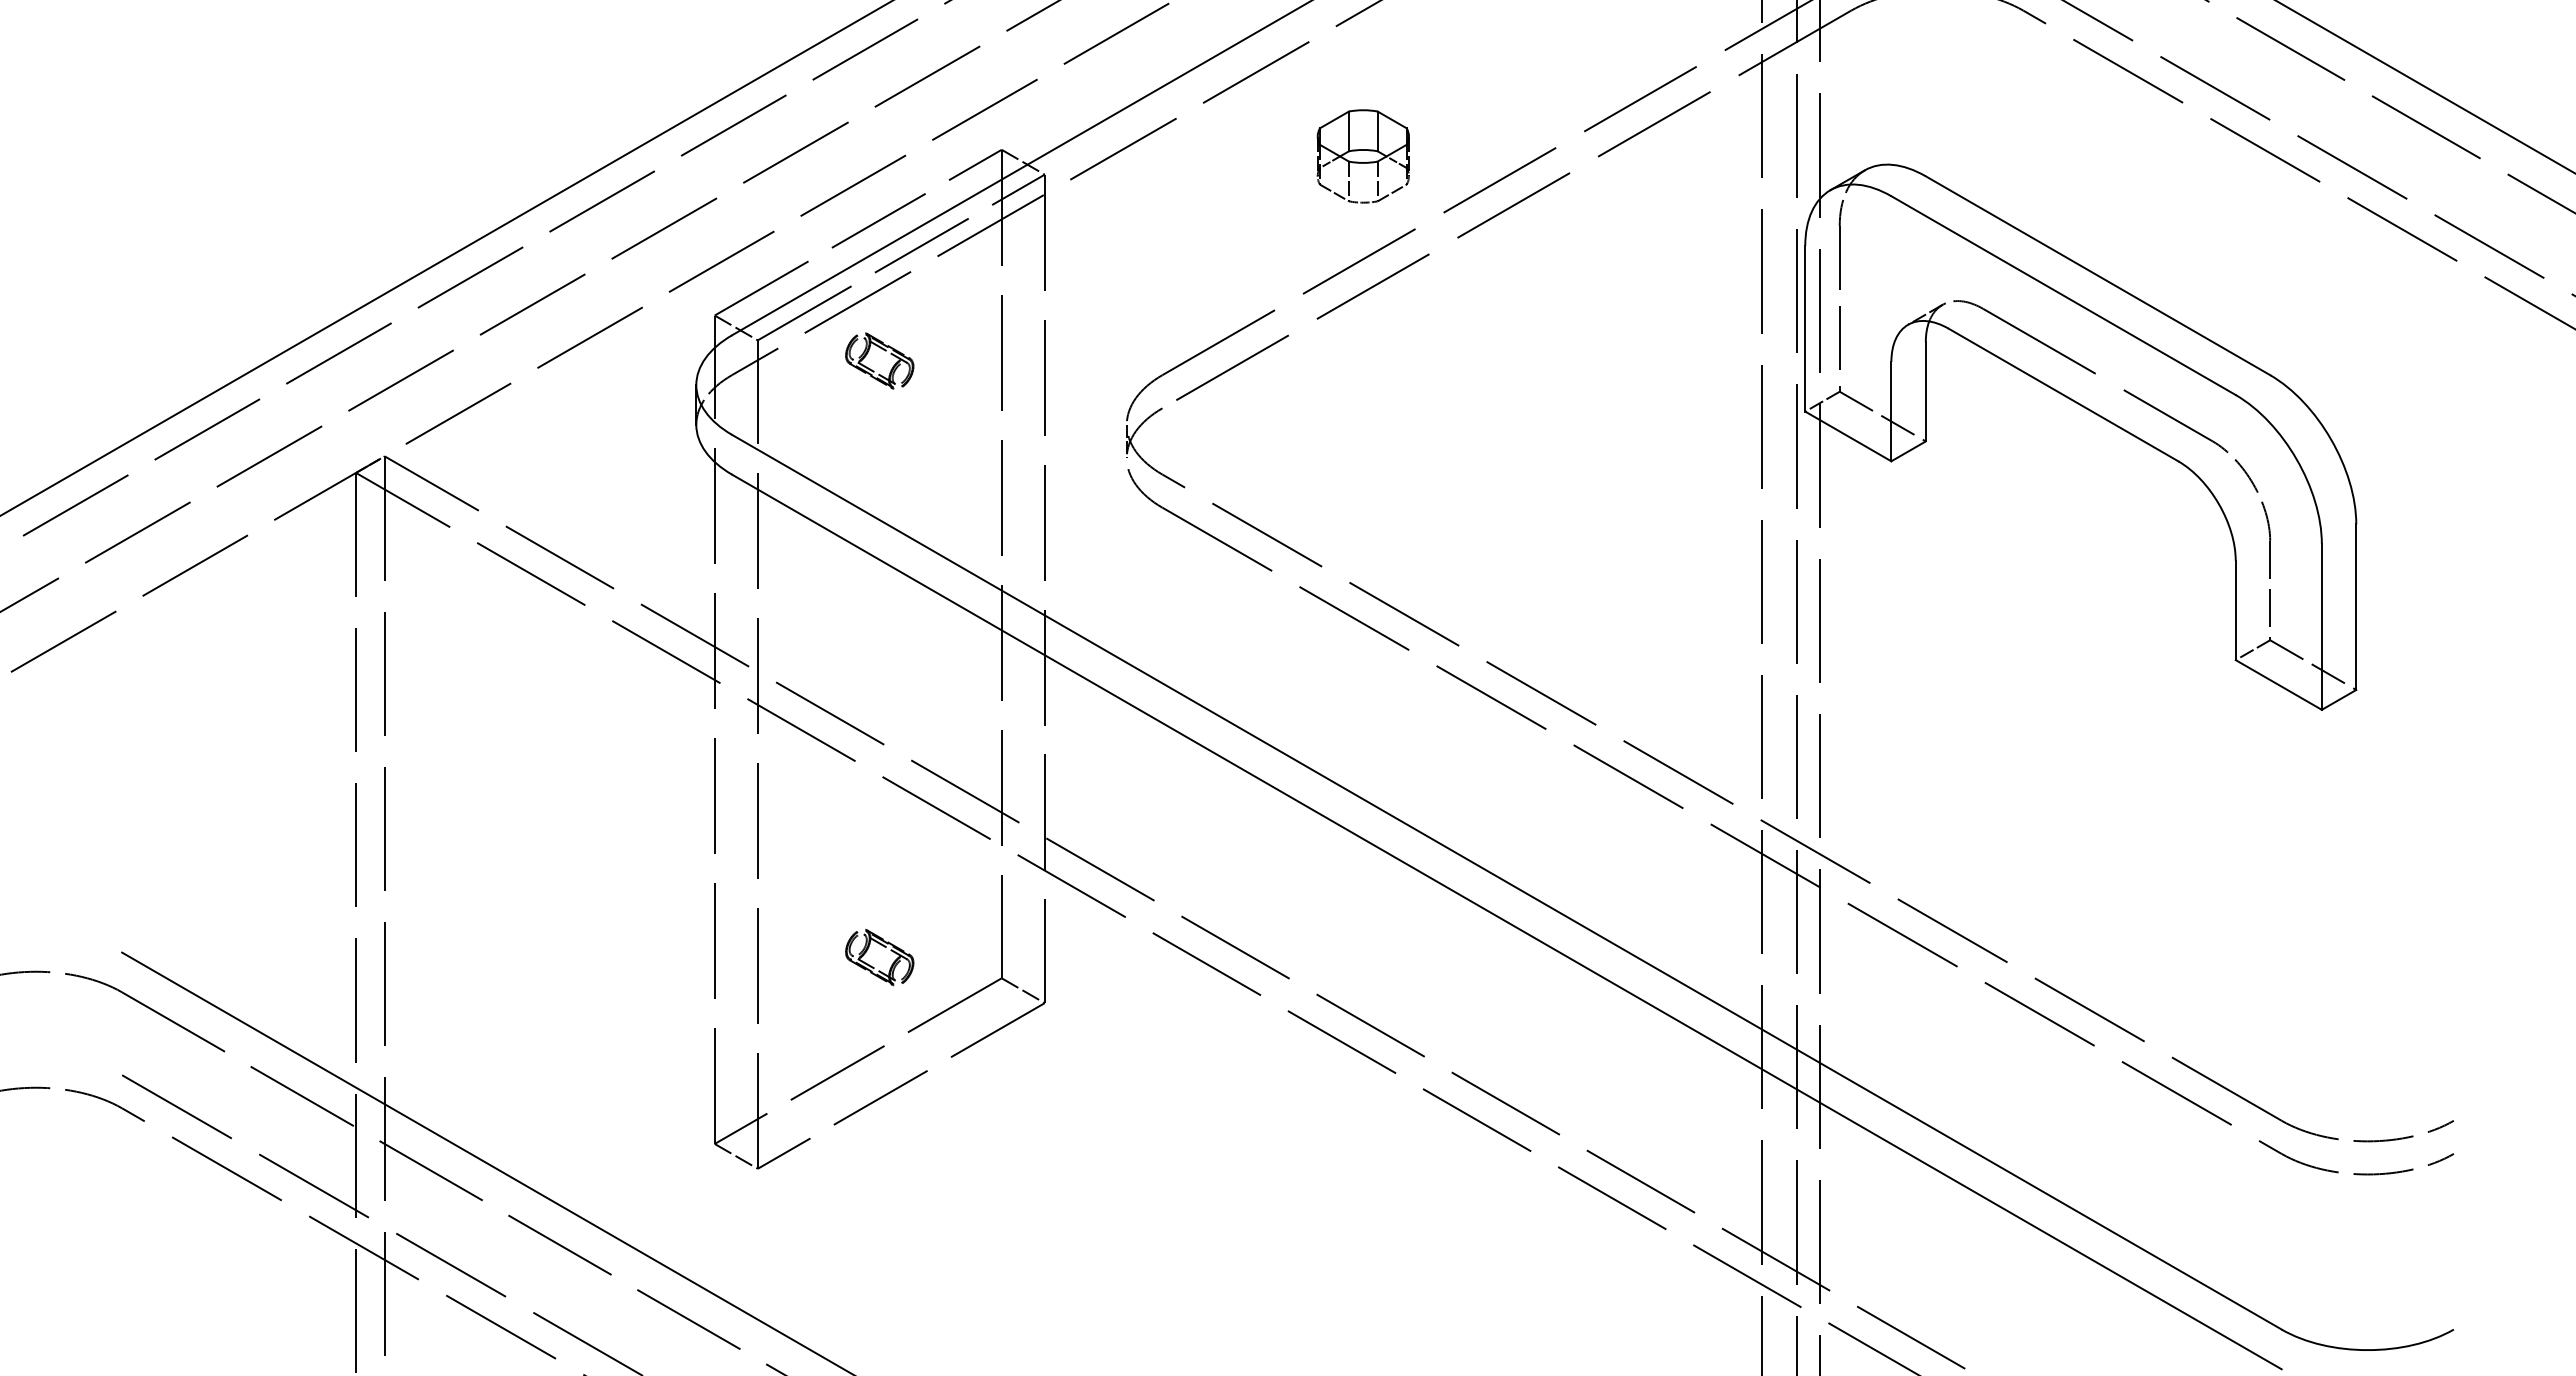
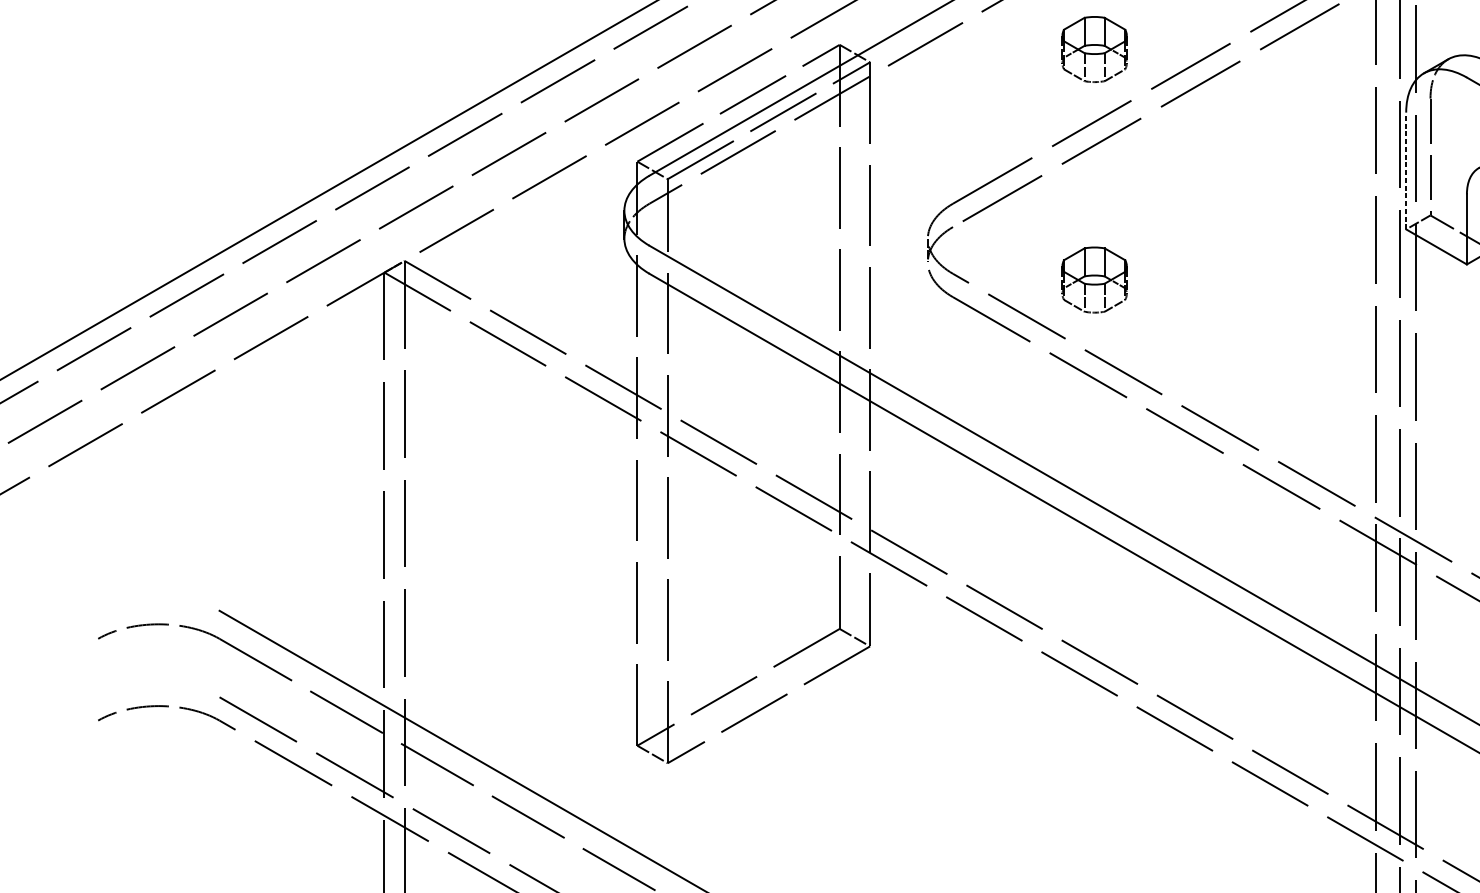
line: (1805, 328) -> (1406, 170), solid -> dashed
part: (883, 350) -> (756, 186), removed
part: (1362, 483) -> (1094, 280), added
part: (873, 966) -> (749, 620), removed

